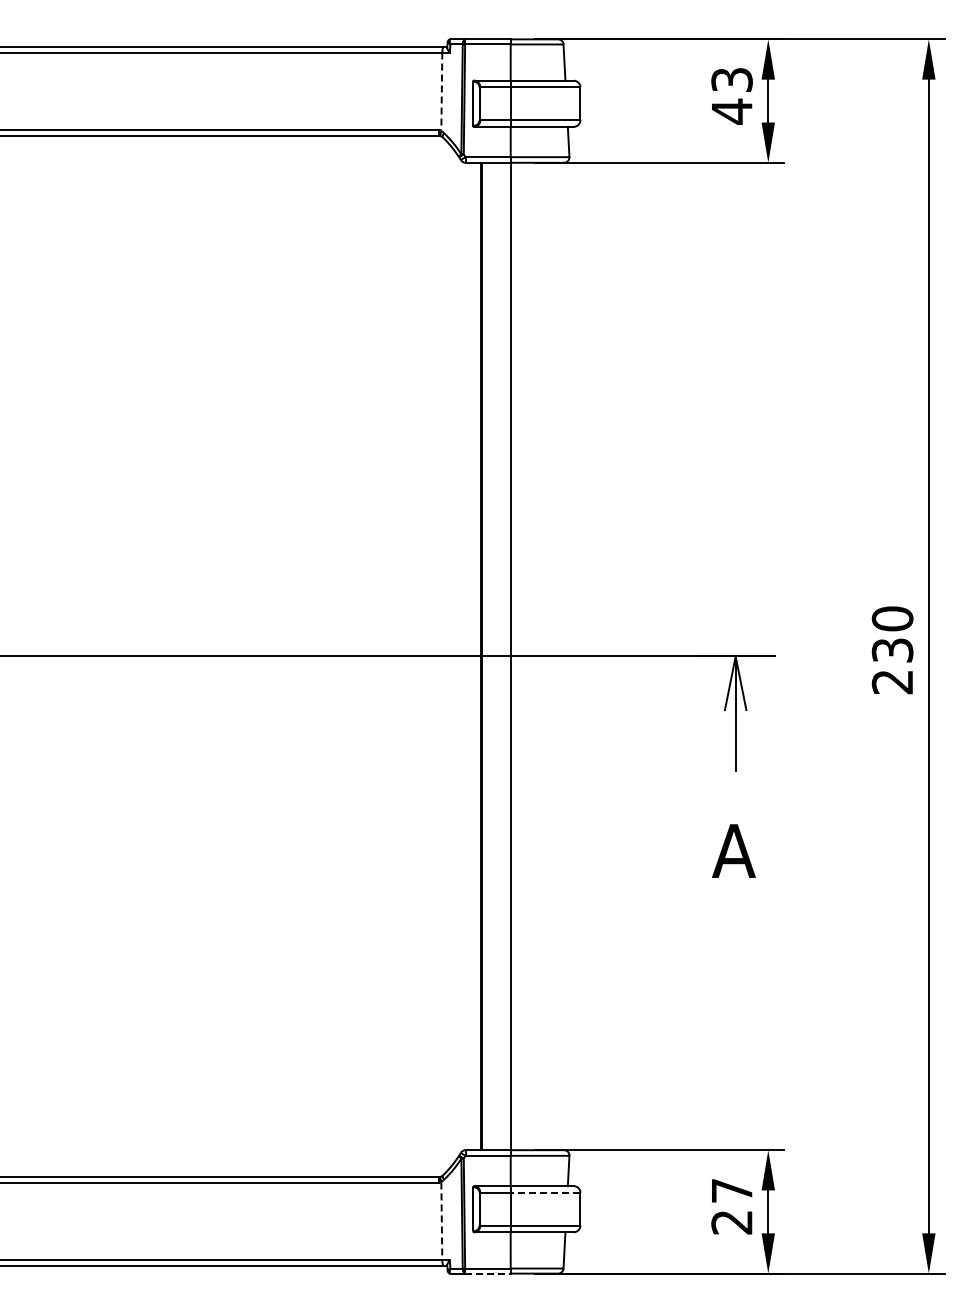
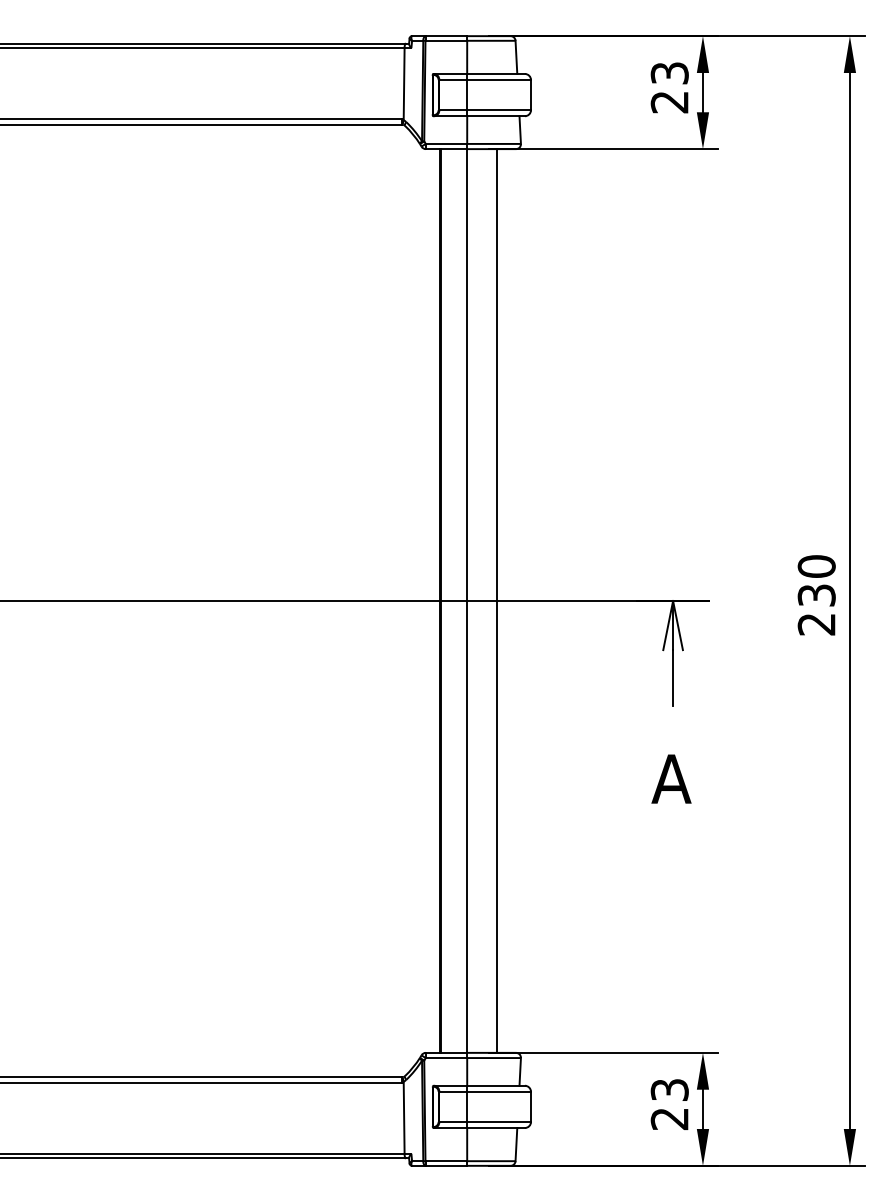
line: (441, 92) -> (403, 84), dashed -> solid
text: (731, 111) -> (669, 102), 43 -> 23
line: (542, 656) -> (496, 601), added
text: (731, 1190) -> (669, 1089), 27 -> 23
line: (545, 1192) -> (499, 1091), dashed -> solid
line: (441, 1221) -> (403, 1118), dashed -> solid
line: (487, 1273) -> (445, 1165), dashed -> solid

